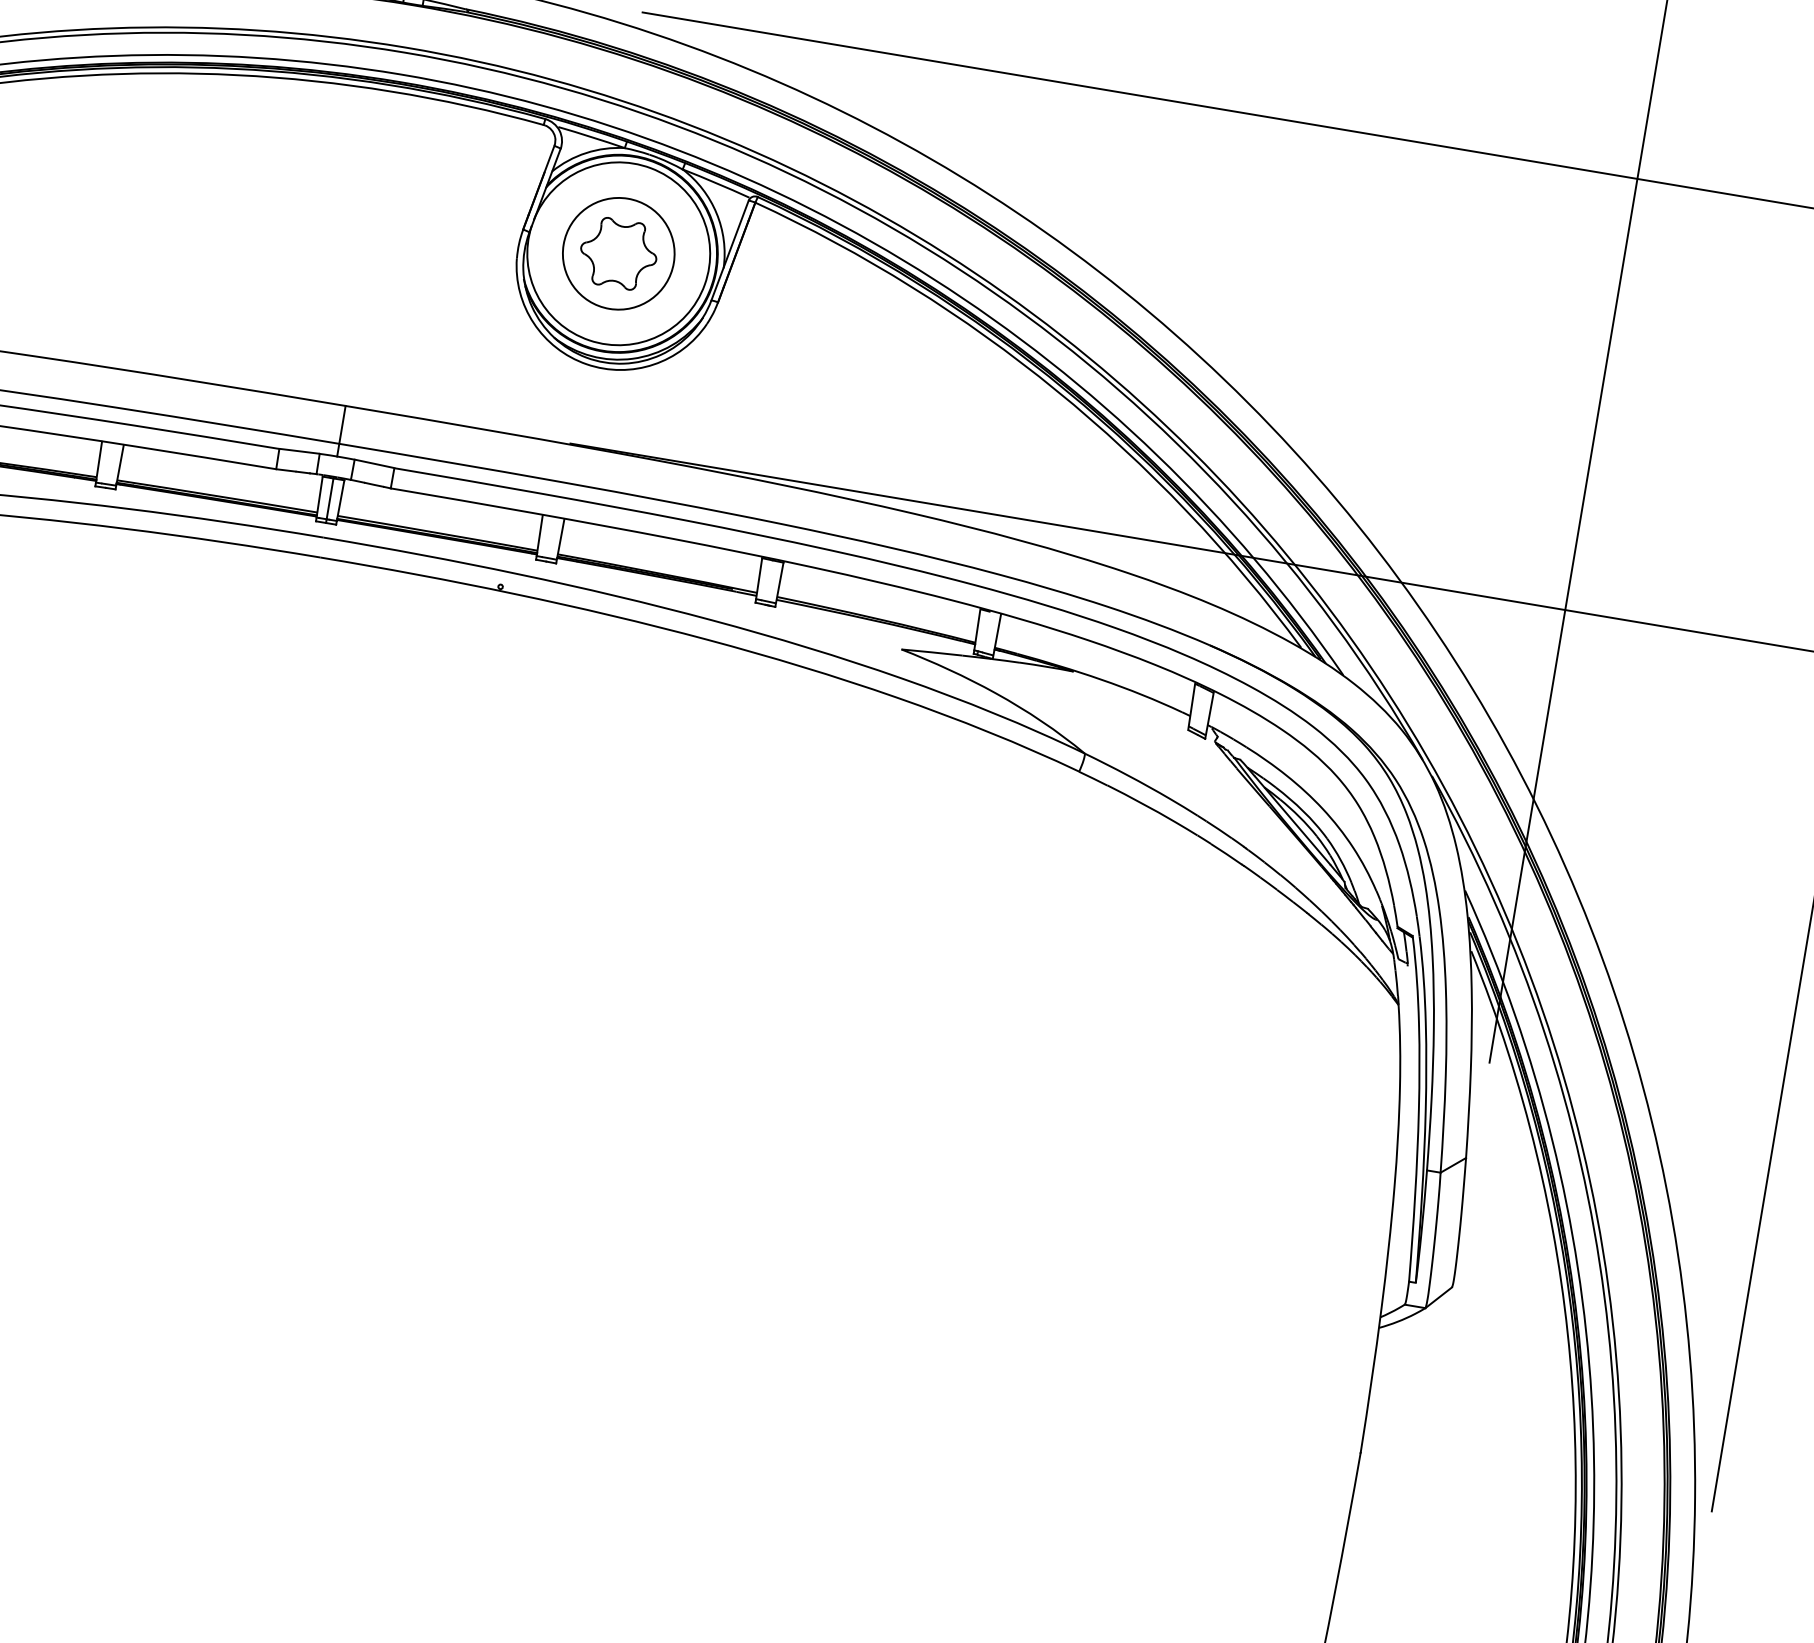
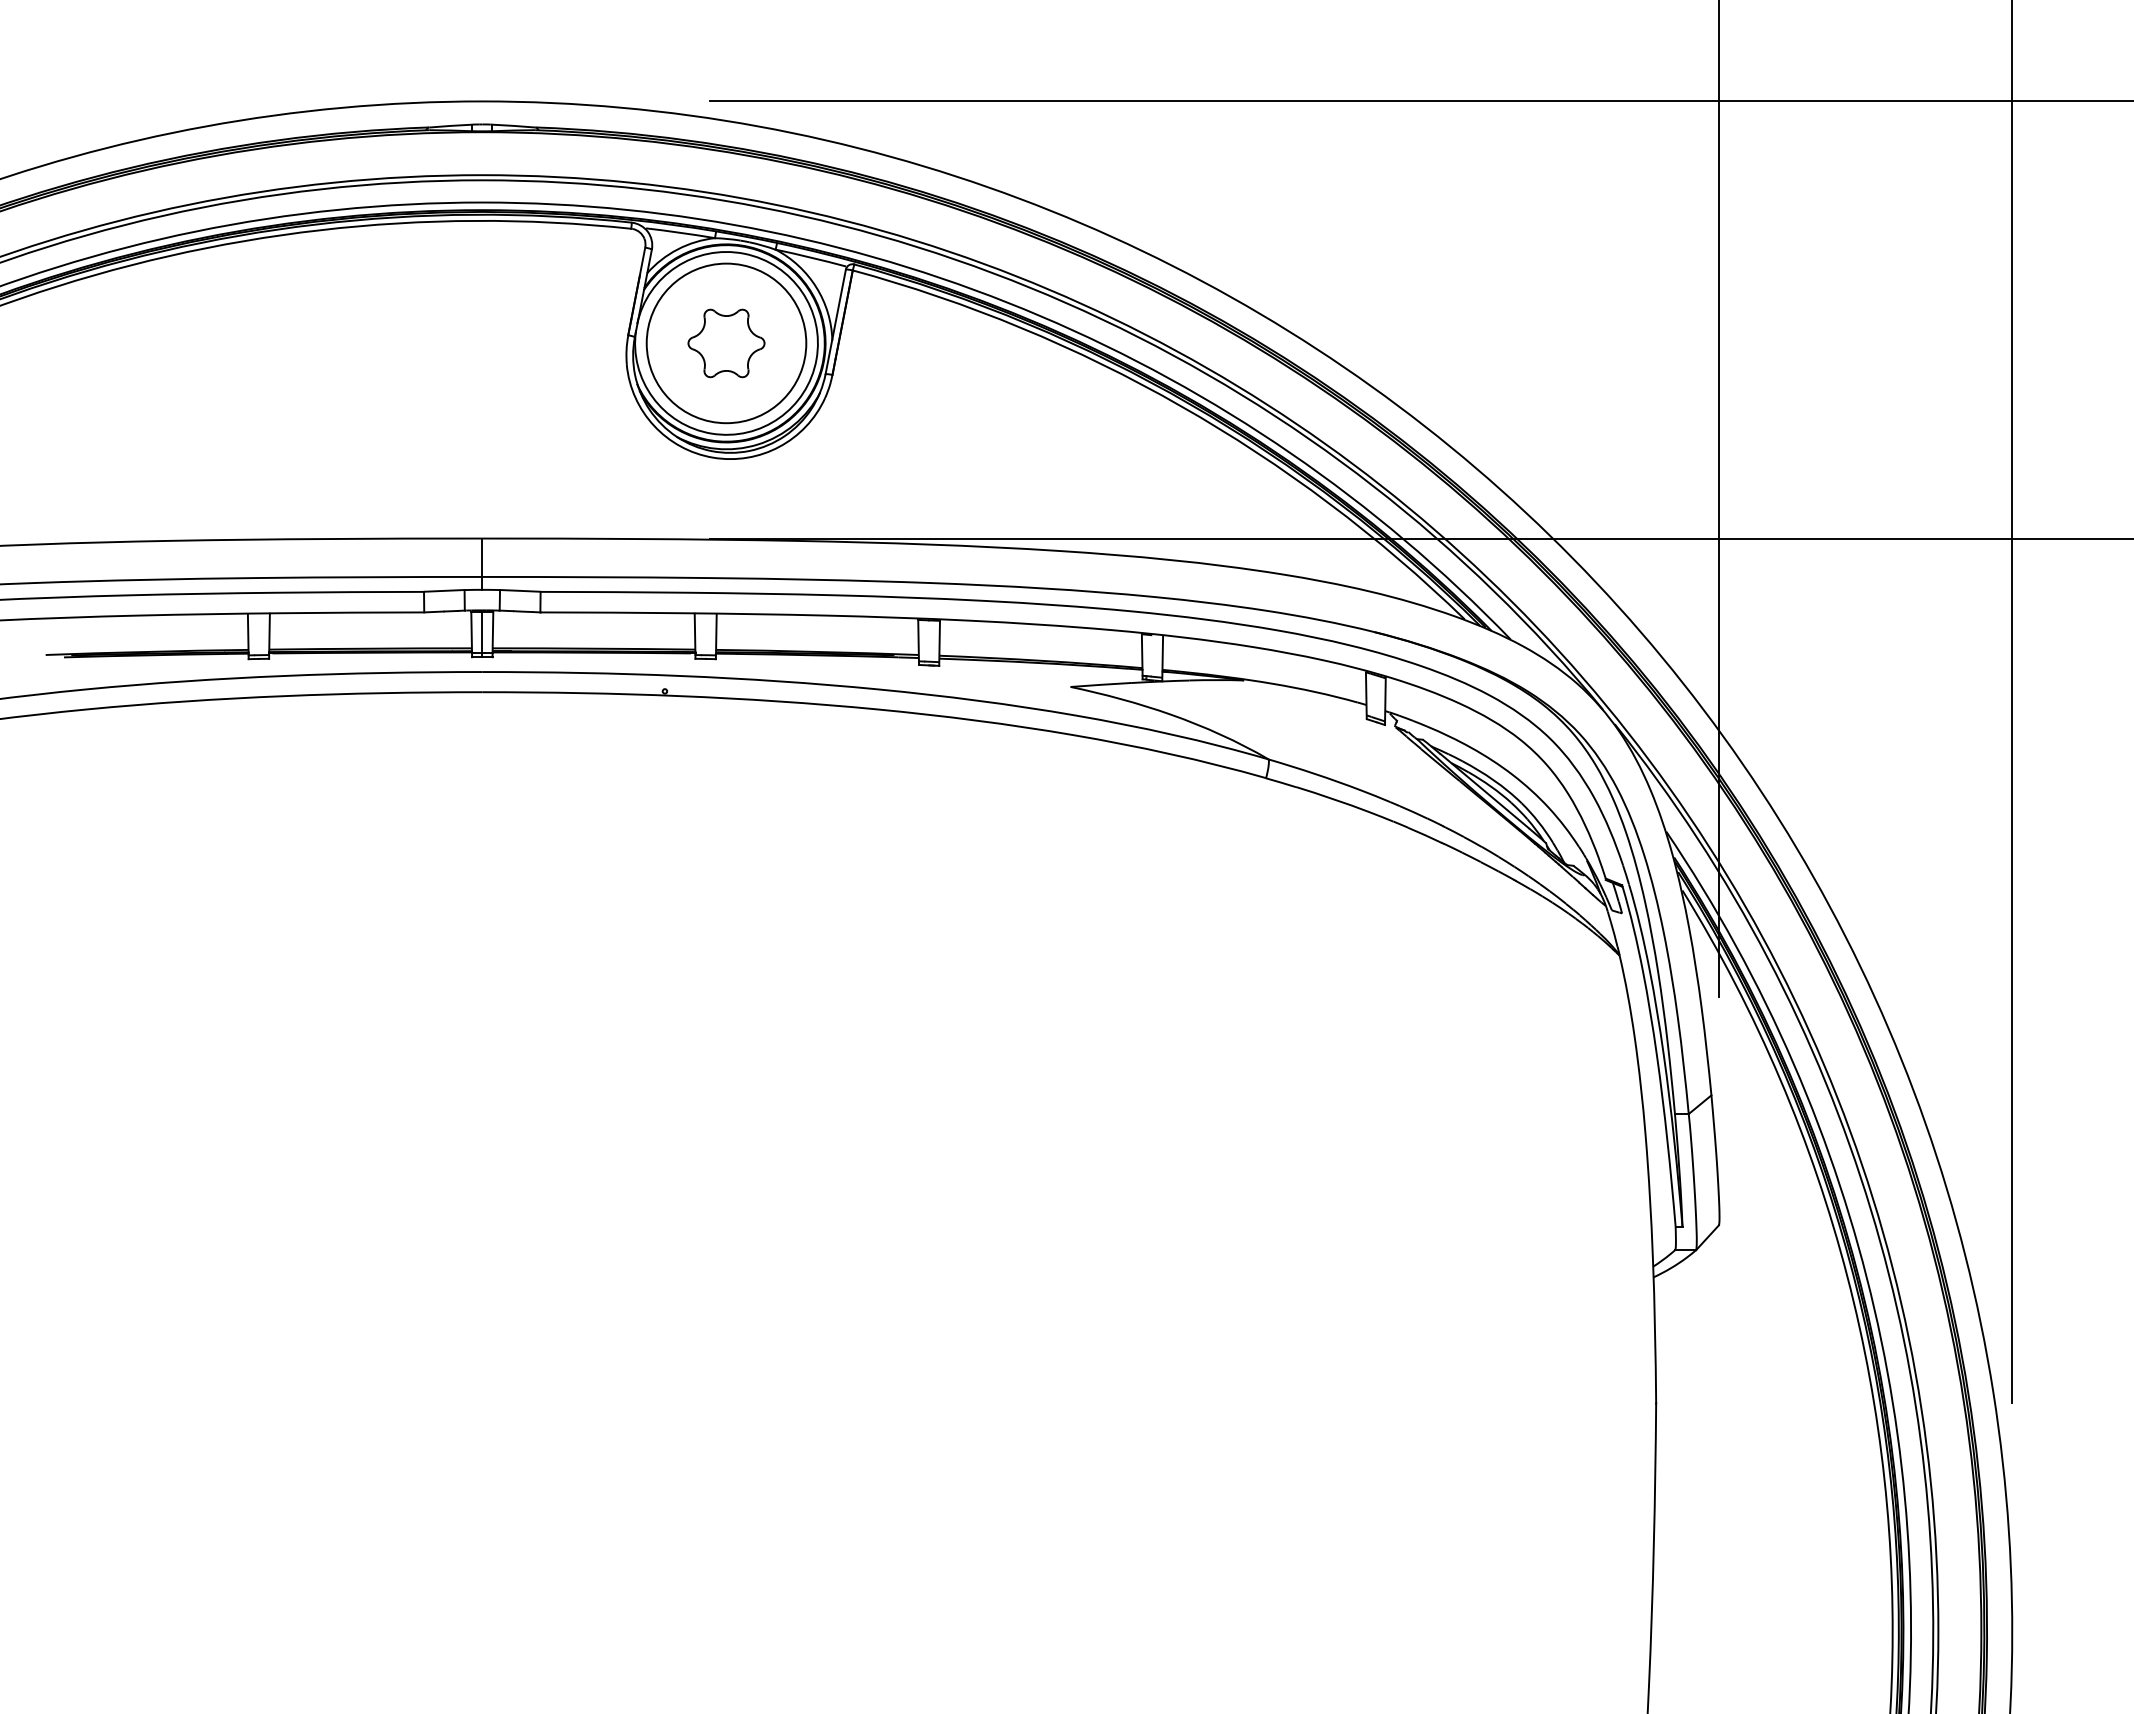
circle: (618, 253) -> (726, 343), size x1.43

